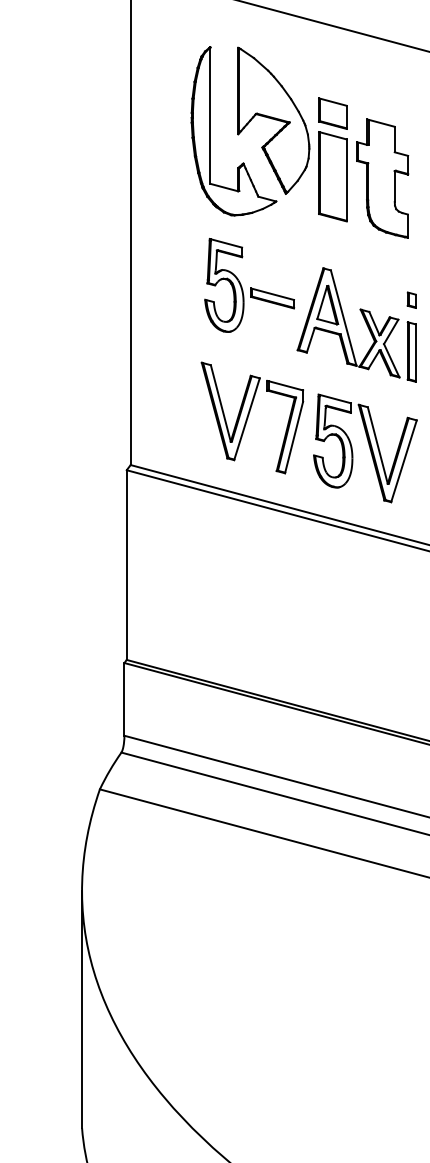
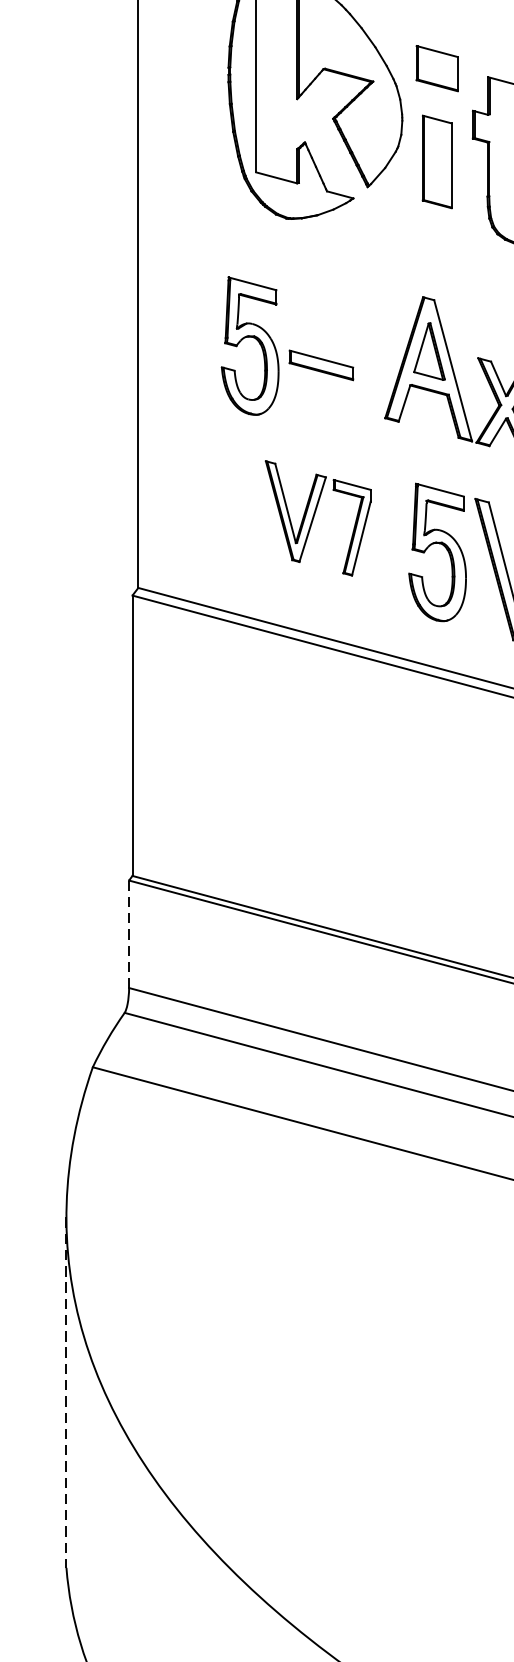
part: (332, 176) -> (436, 161), size x0.7
part: (249, 285) -> (287, 346), moved
part: (252, 417) -> (318, 517), size x0.7
line: (124, 699) -> (129, 934), solid -> dashed
line: (82, 1009) -> (67, 1392), solid -> dashed

